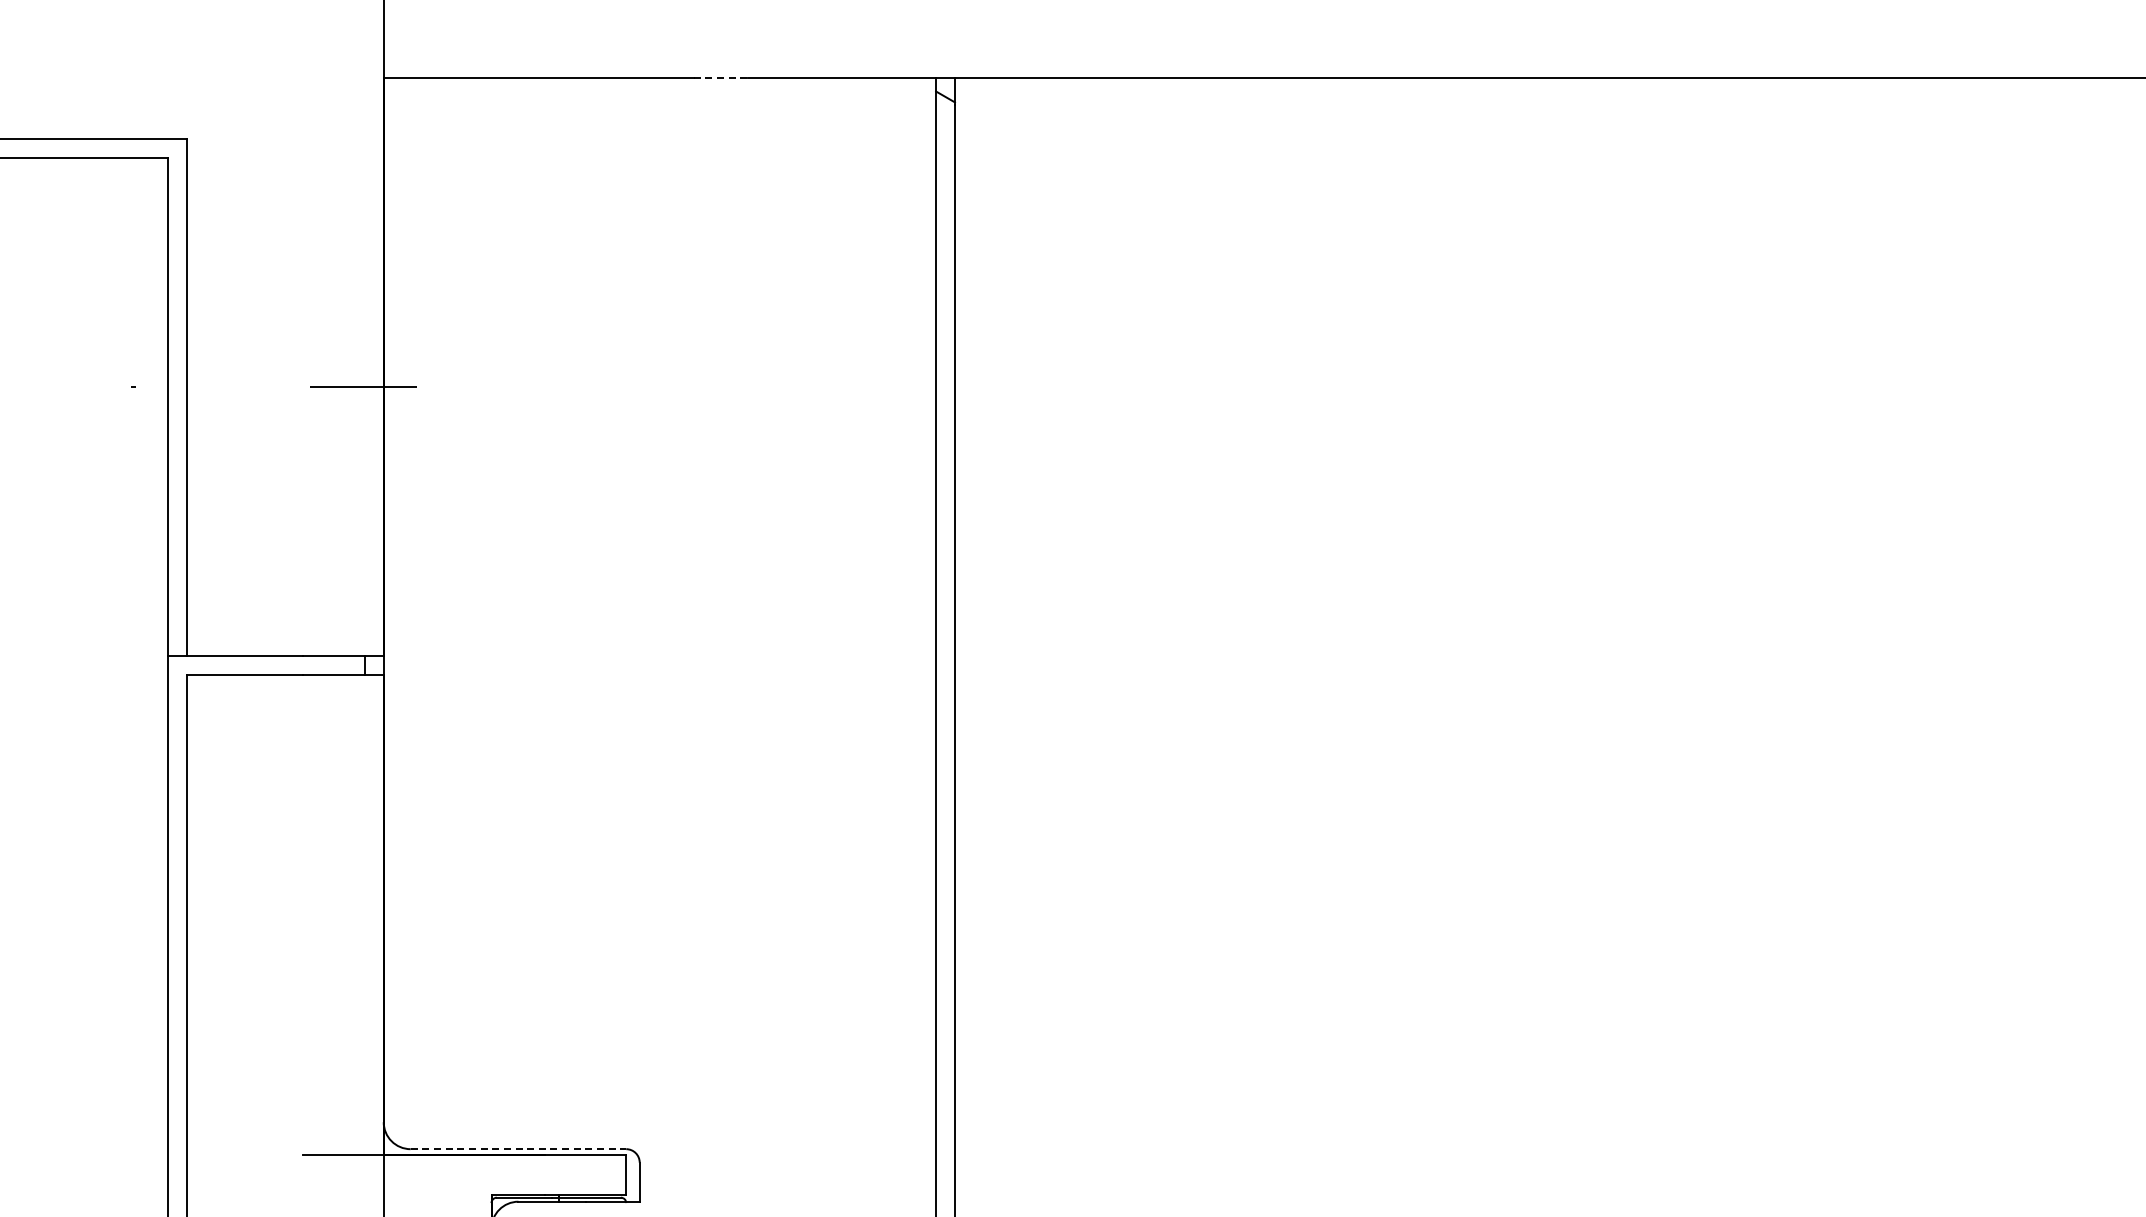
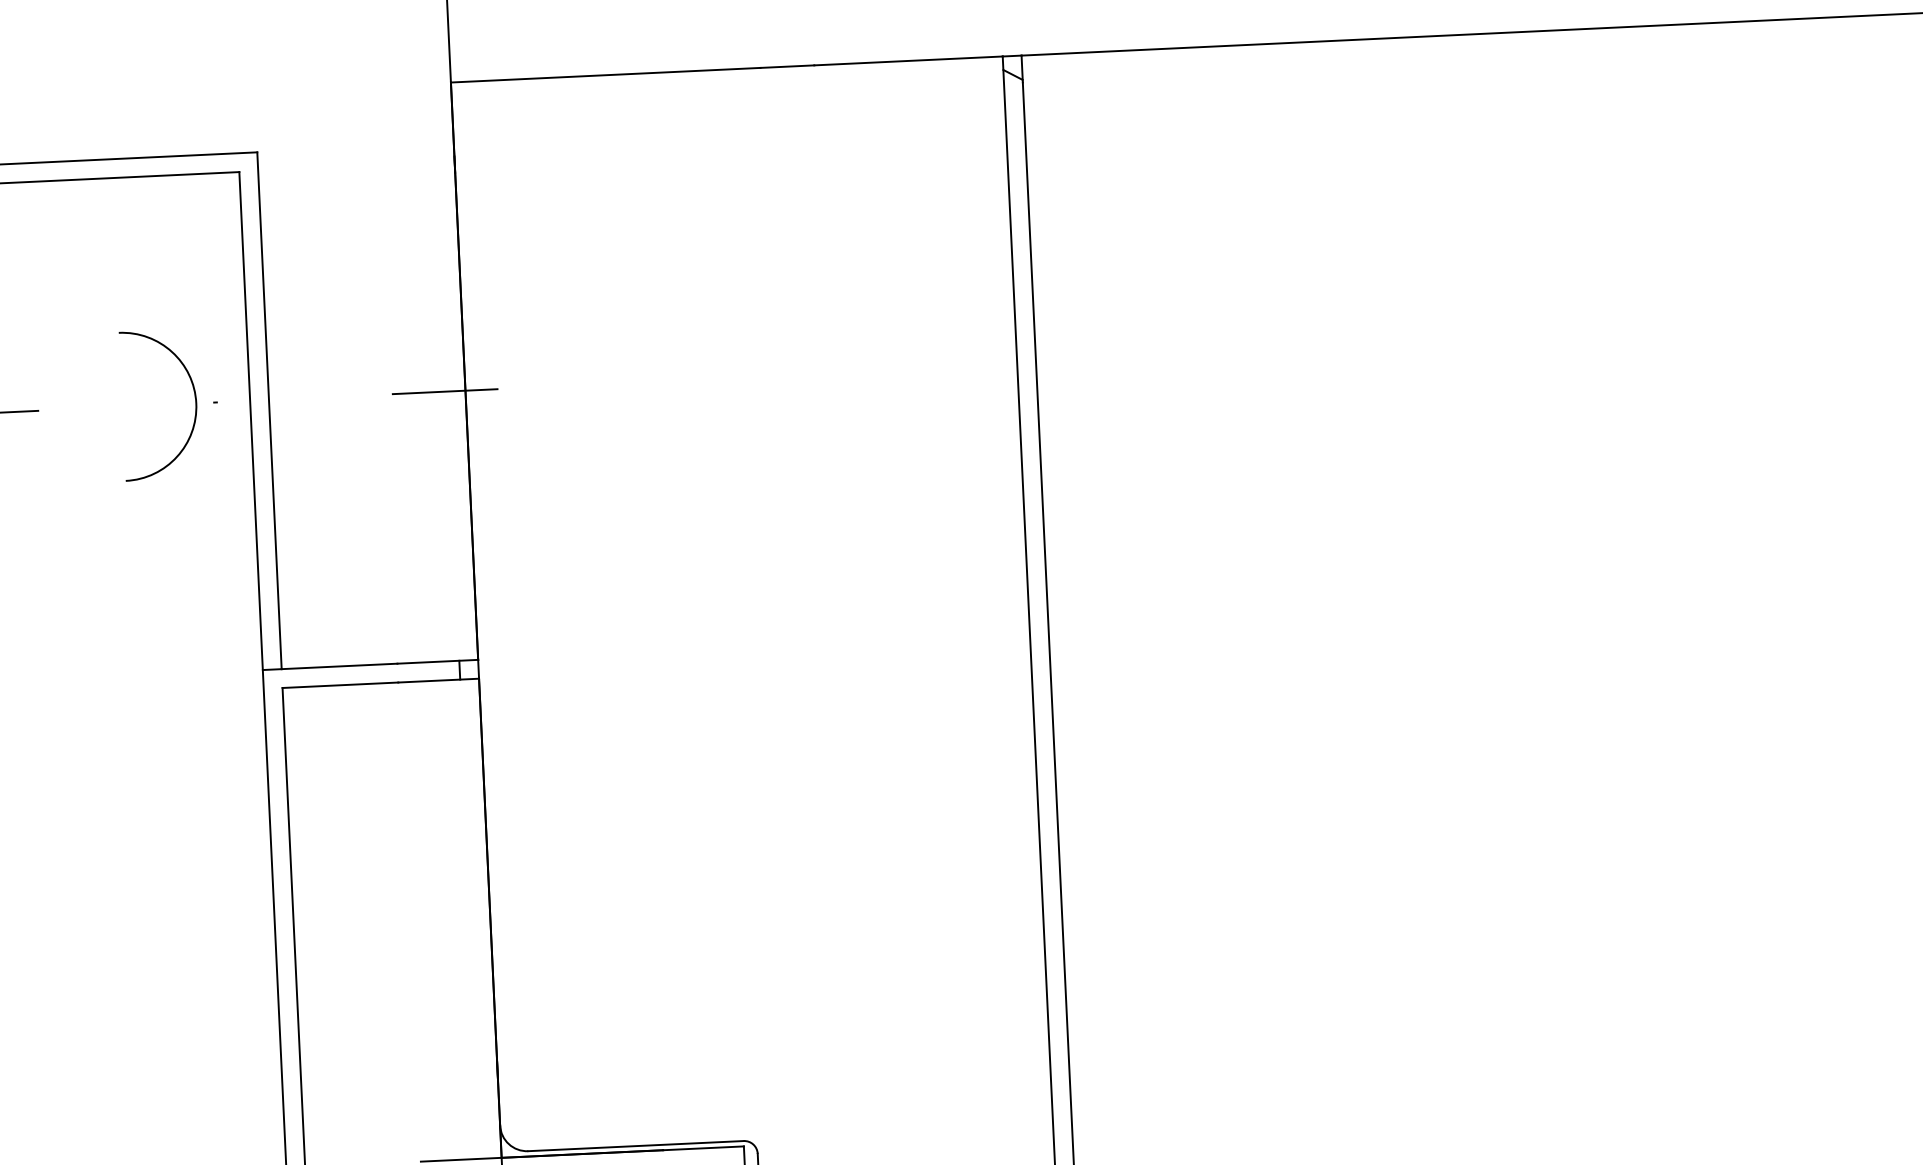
line: (720, 78) -> (787, 67), dashed -> solid
arc: (112, 378) -> (194, 395), added
line: (518, 1149) -> (636, 1146), dashed -> solid

